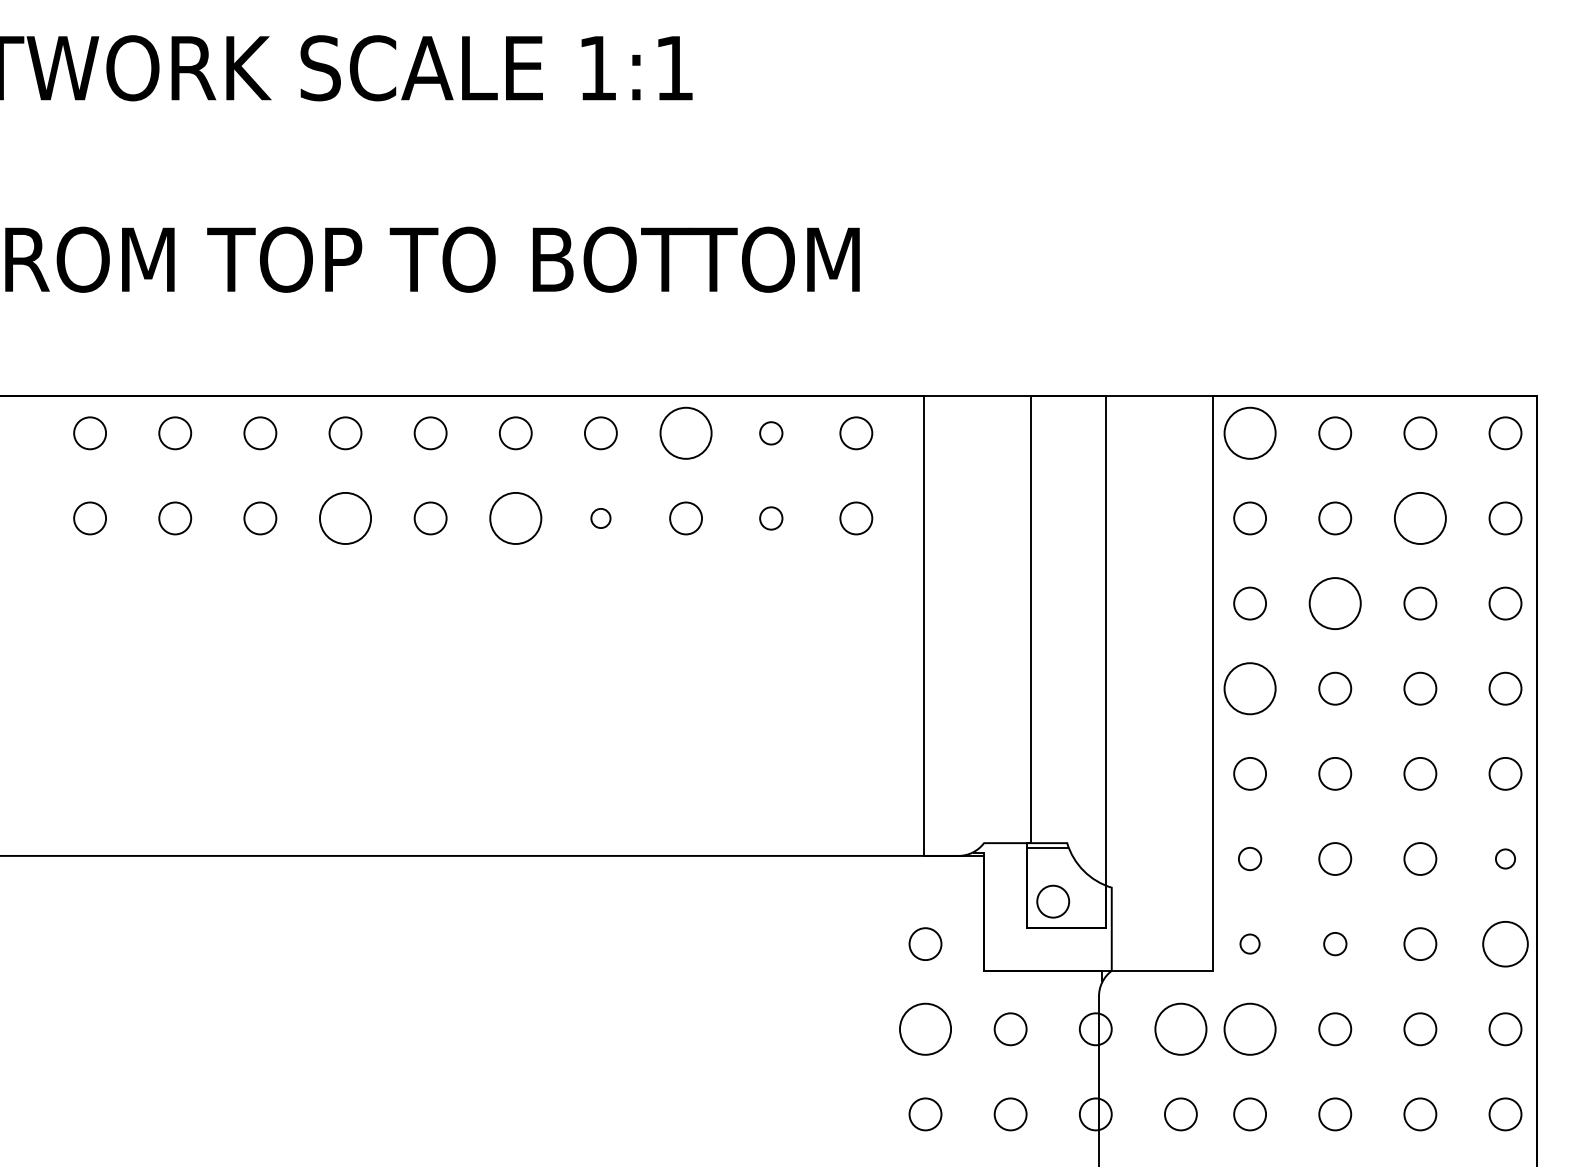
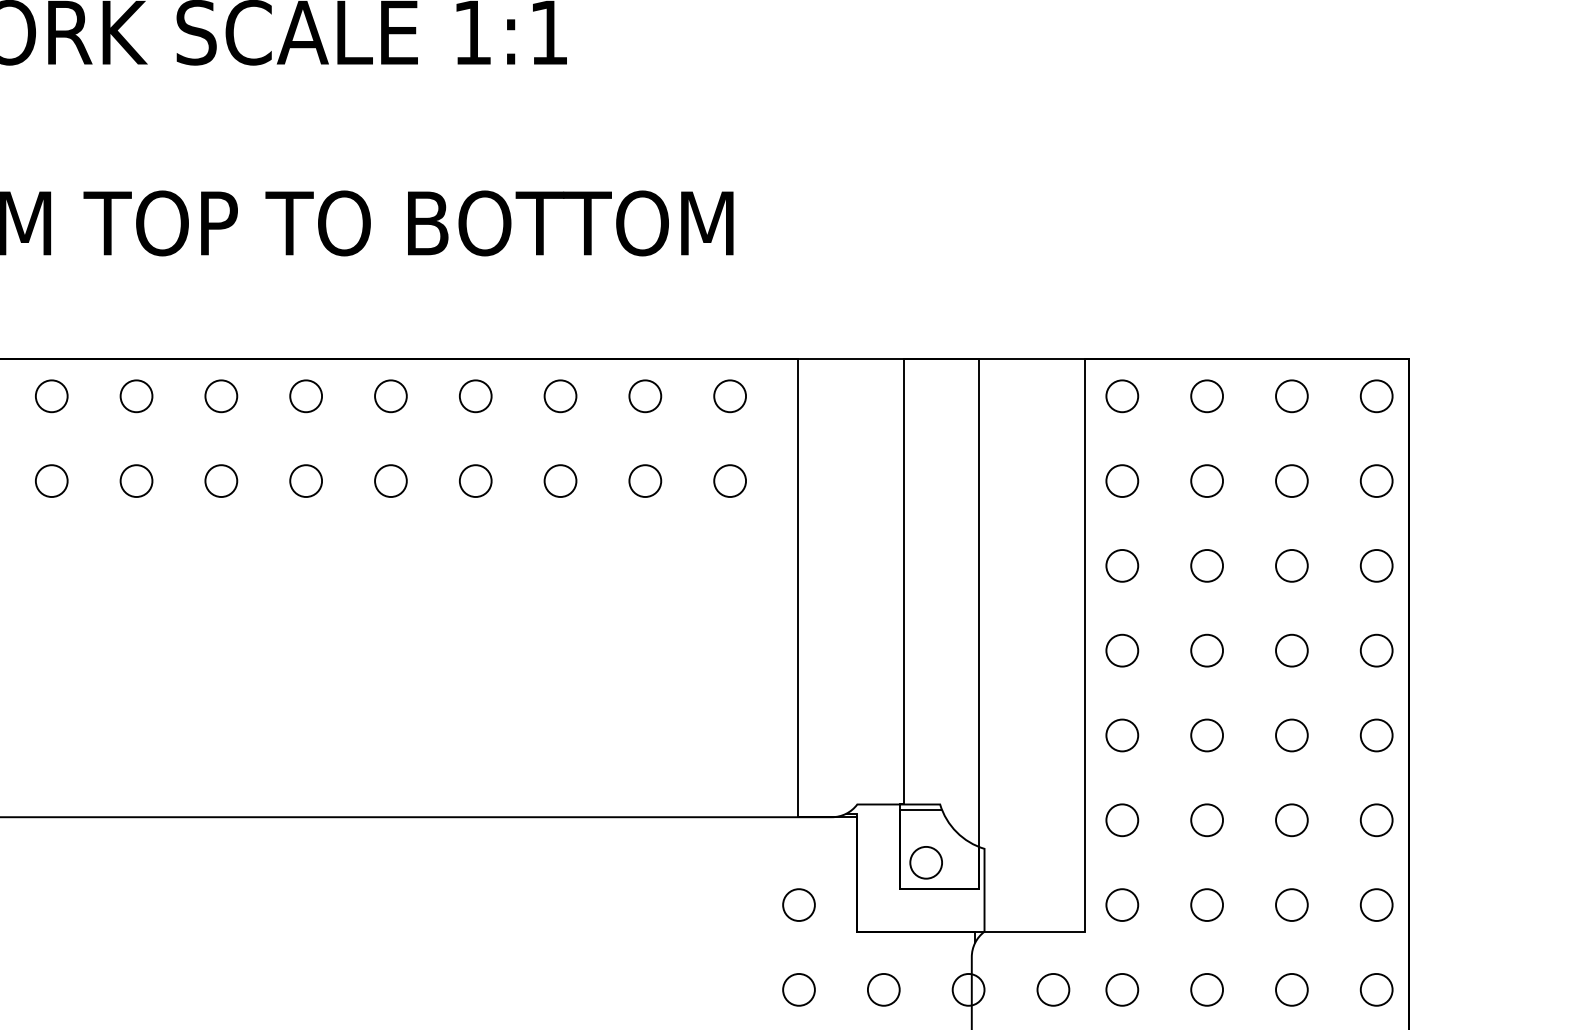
circle: (686, 433) -> (560, 396), size x0.62
circle: (771, 433) -> (645, 396), size x1.43
circle: (1250, 433) -> (1122, 396), size x0.62
circle: (345, 518) -> (221, 481), size x0.62
circle: (515, 518) -> (390, 481), size x0.62
circle: (600, 518) -> (475, 481), size x1.67
circle: (771, 518) -> (645, 481), size x1.43
circle: (1420, 518) -> (1292, 481), size x0.62
circle: (1335, 603) -> (1207, 565), size x0.62
circle: (1250, 688) -> (1122, 650), size x0.62
circle: (1249, 858) -> (1121, 819), size x1.43
circle: (1505, 858) -> (1376, 819), size x1.67
circle: (1249, 943) -> (1121, 904), size x1.67
circle: (1335, 943) -> (1207, 904), size x1.43
circle: (1505, 943) -> (1376, 904), size x0.71
circle: (925, 1029) -> (799, 990), size x0.62
circle: (1180, 1029) -> (1052, 990), size x0.62
circle: (1250, 1029) -> (1122, 990), size x0.62

